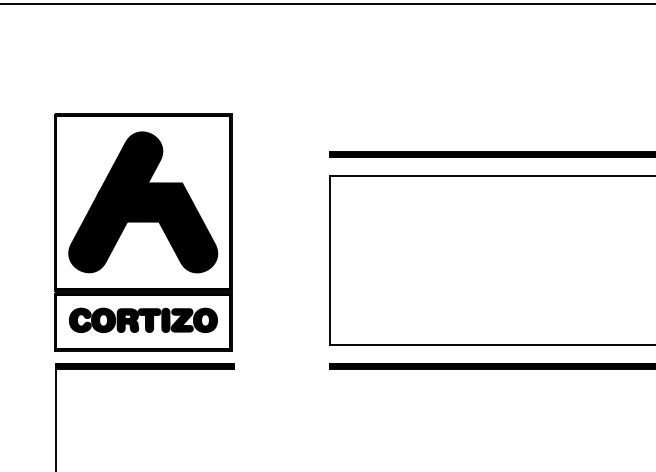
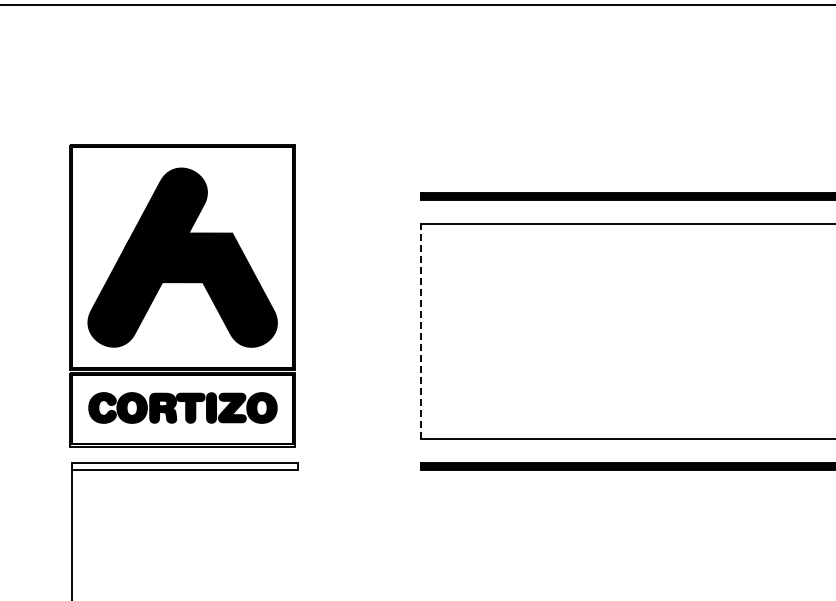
line: (329, 260) -> (420, 331), solid -> dashed
hatch: (144, 366) -> (184, 466), removed

